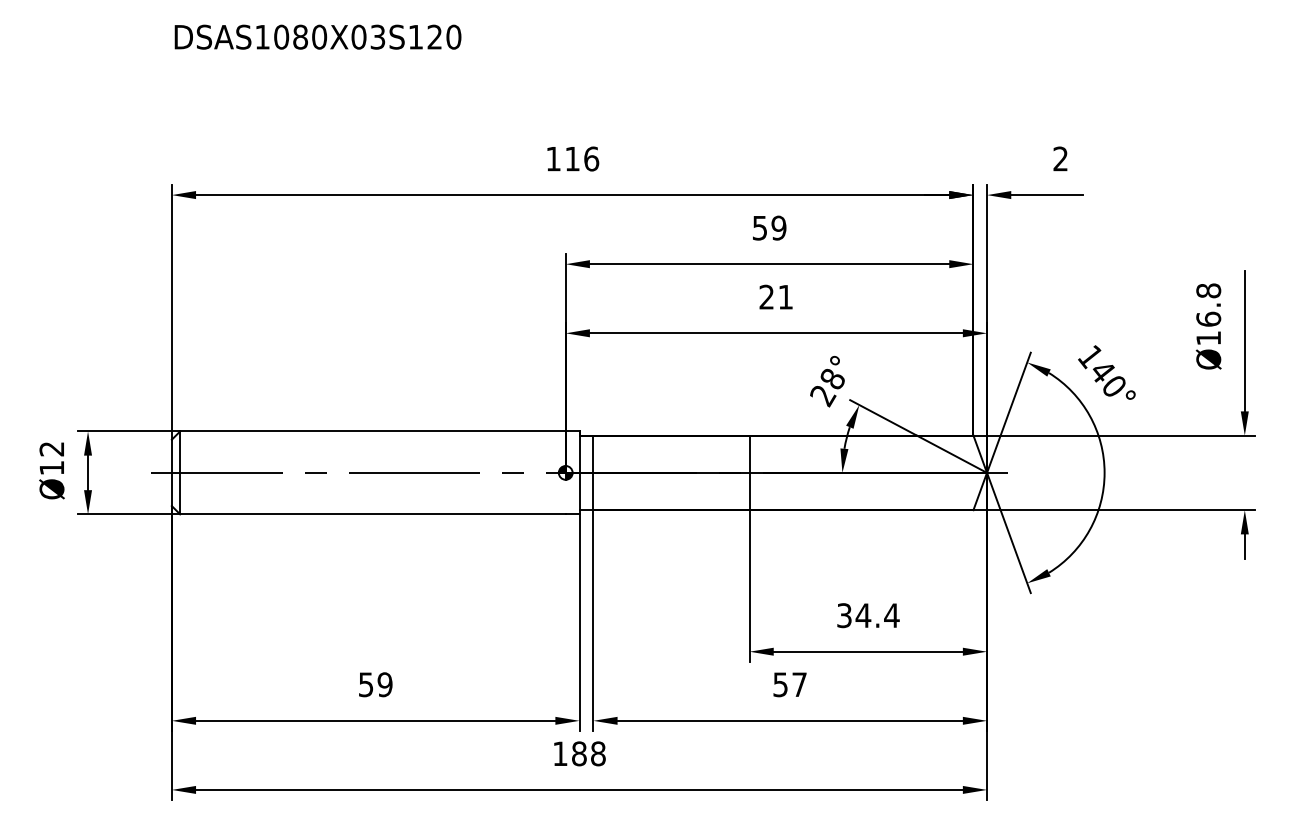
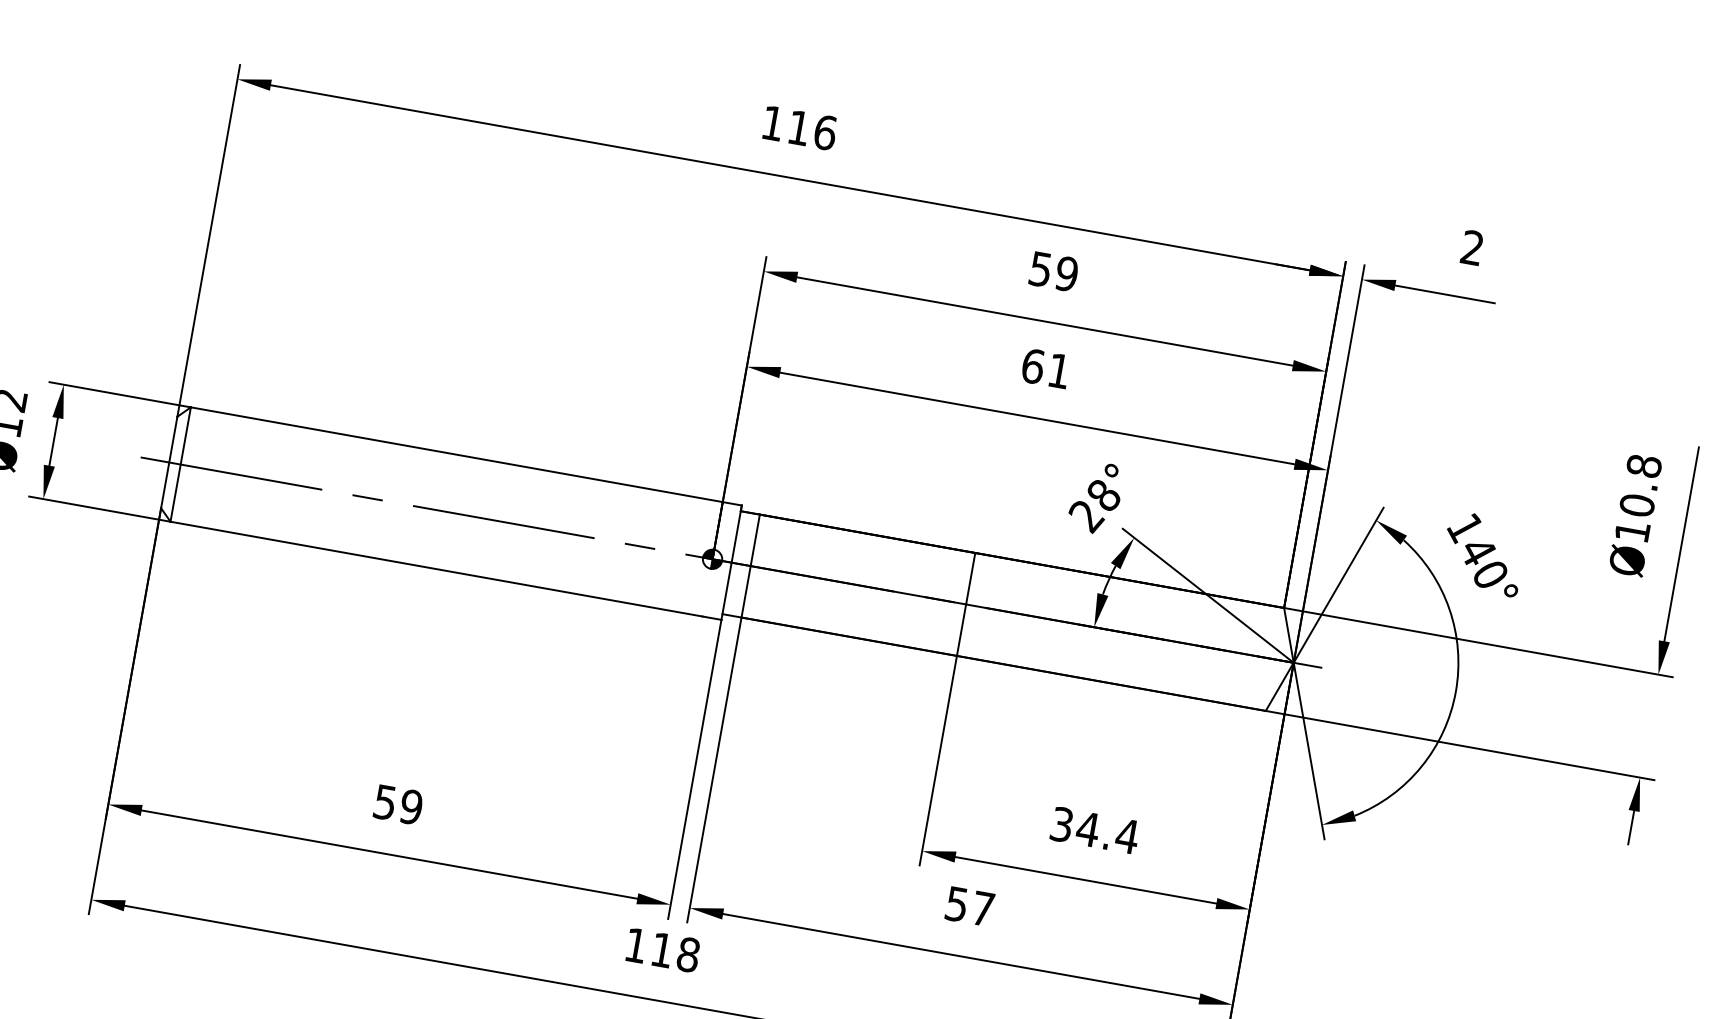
text: (766, 296) -> (1032, 365), 21 -> 61
text: (1208, 318) -> (1637, 504), Ø16.8 -> Ø10.8
text: (579, 753) -> (662, 949), 188 -> 118

